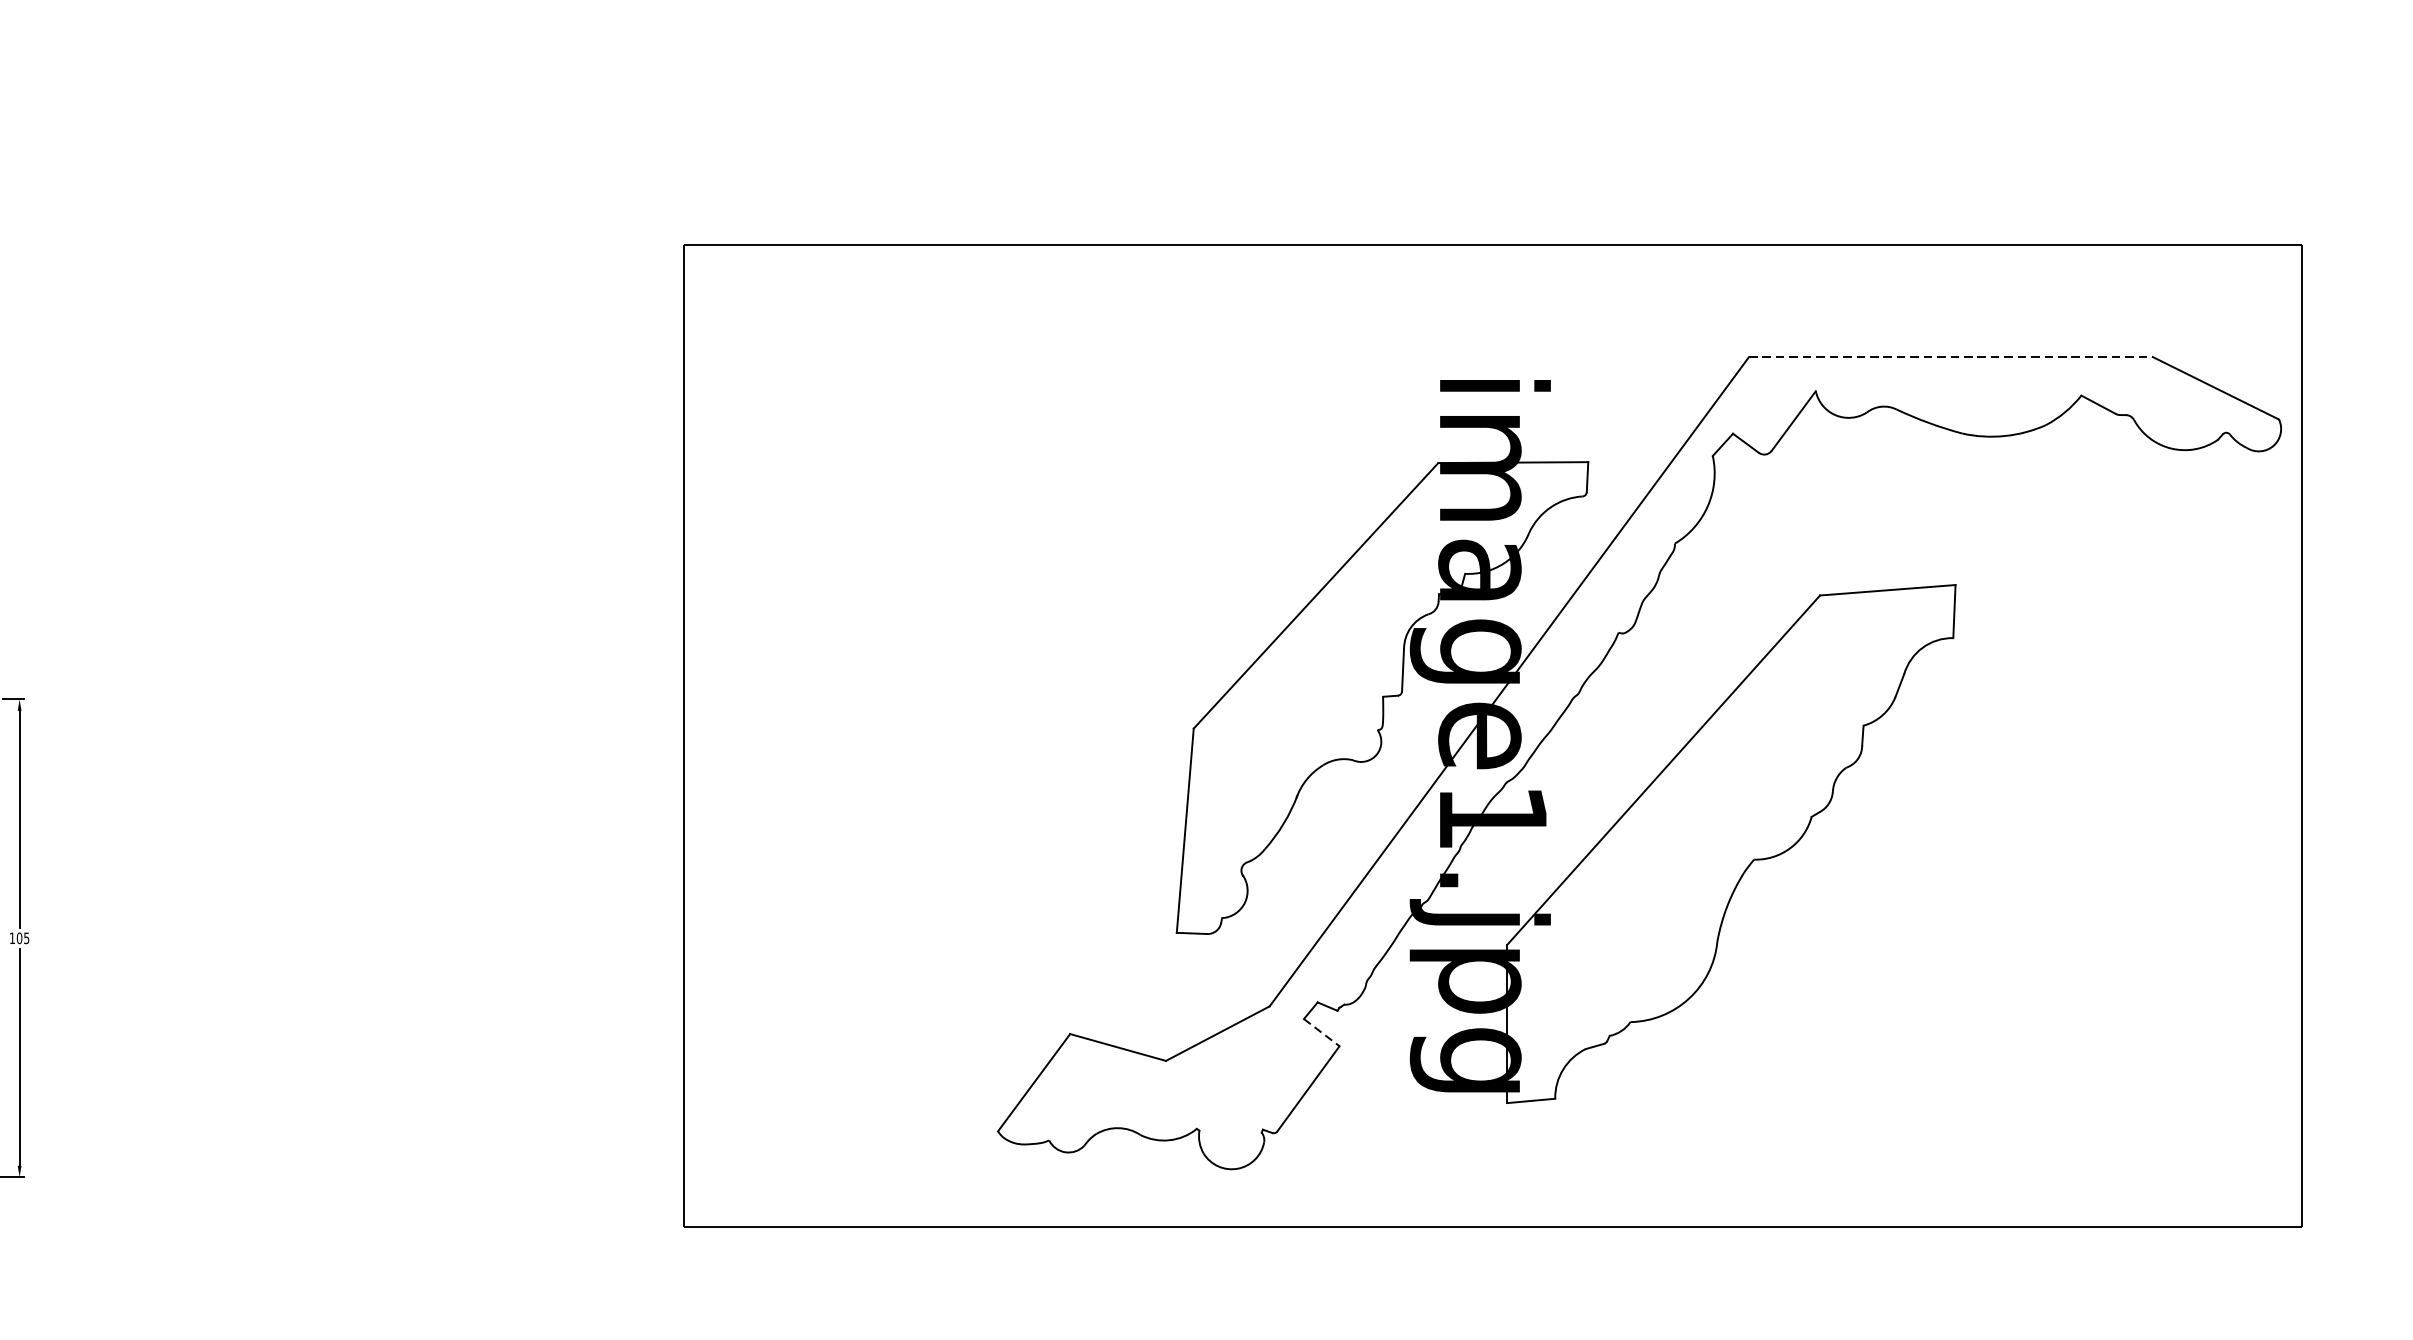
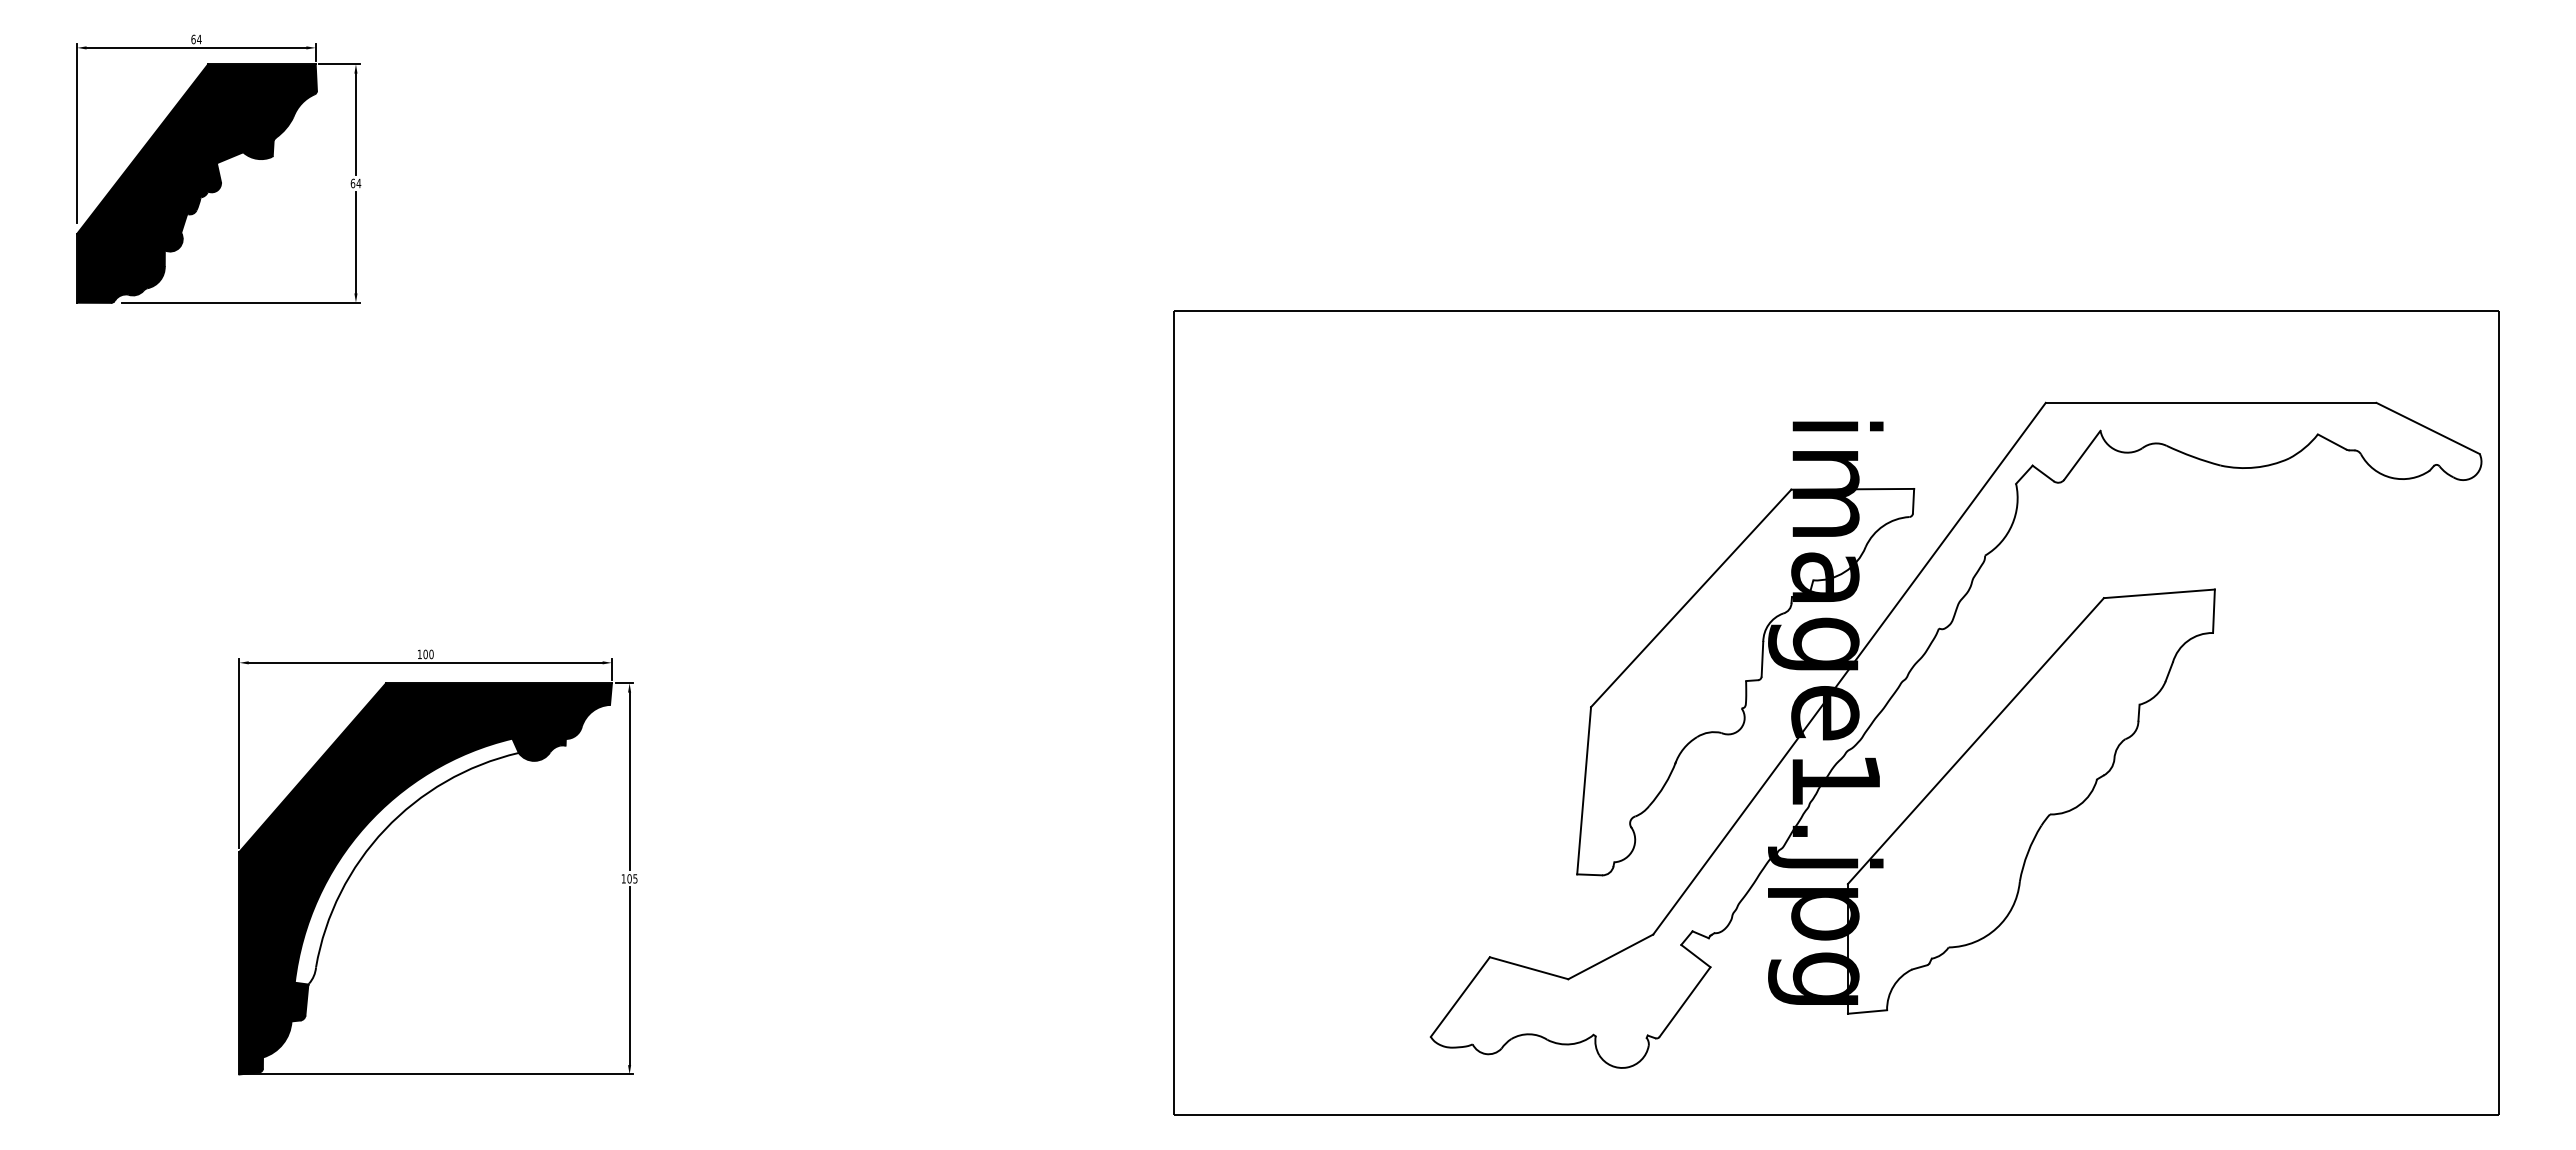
line: (1951, 356) -> (2211, 402), dashed -> solid
line: (1322, 1033) -> (1696, 956), dashed -> solid

